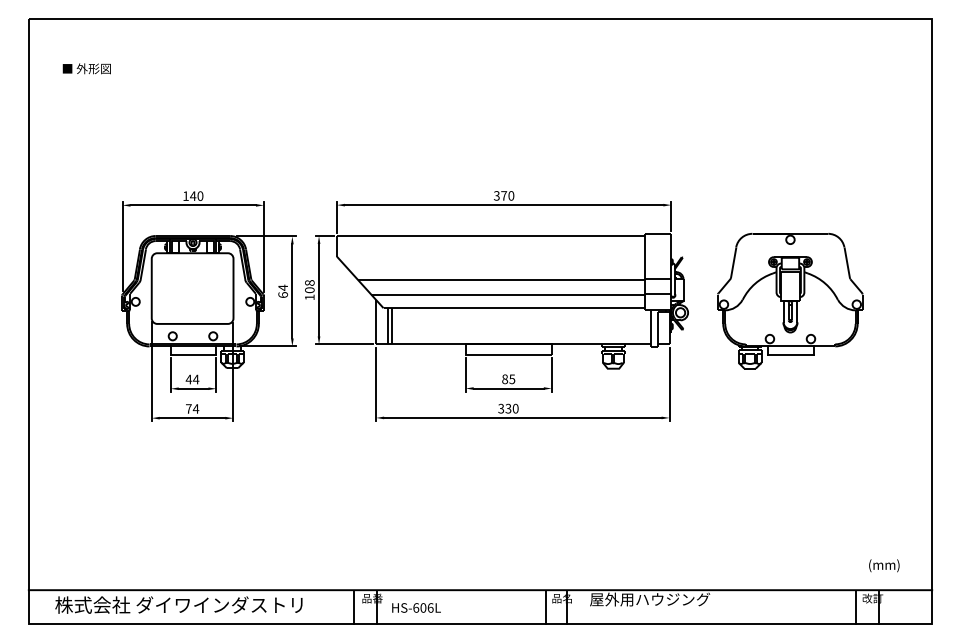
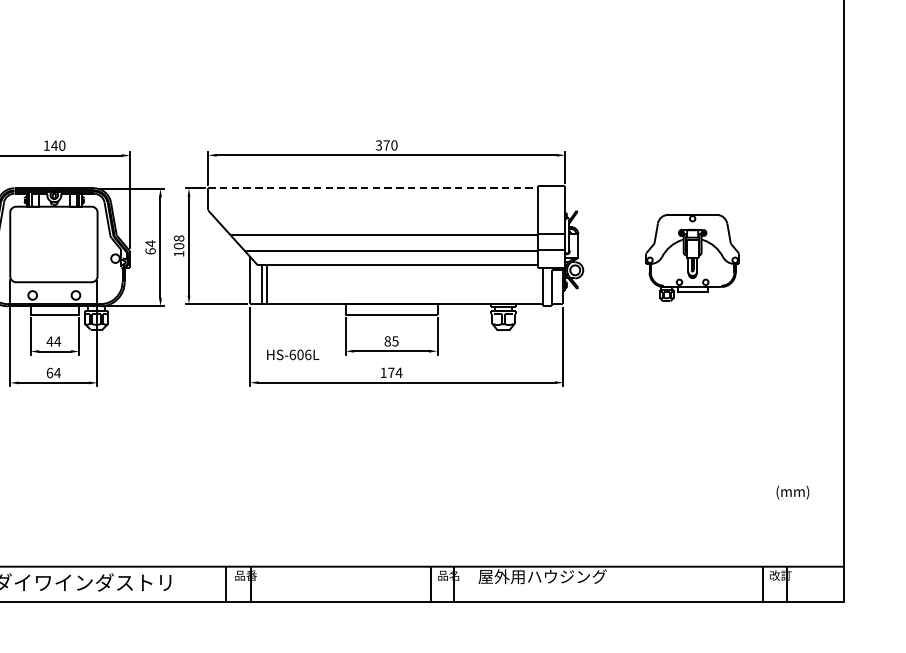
line: (491, 236) -> (373, 188), solid -> dashed
part: (790, 301) -> (692, 258), size x0.6
text: (188, 408) -> (49, 372), 74 -> 64
text: (508, 408) -> (391, 372), 330 -> 174
text: (884, 565) -> (793, 492), moved
text: (416, 607) -> (293, 354), moved

